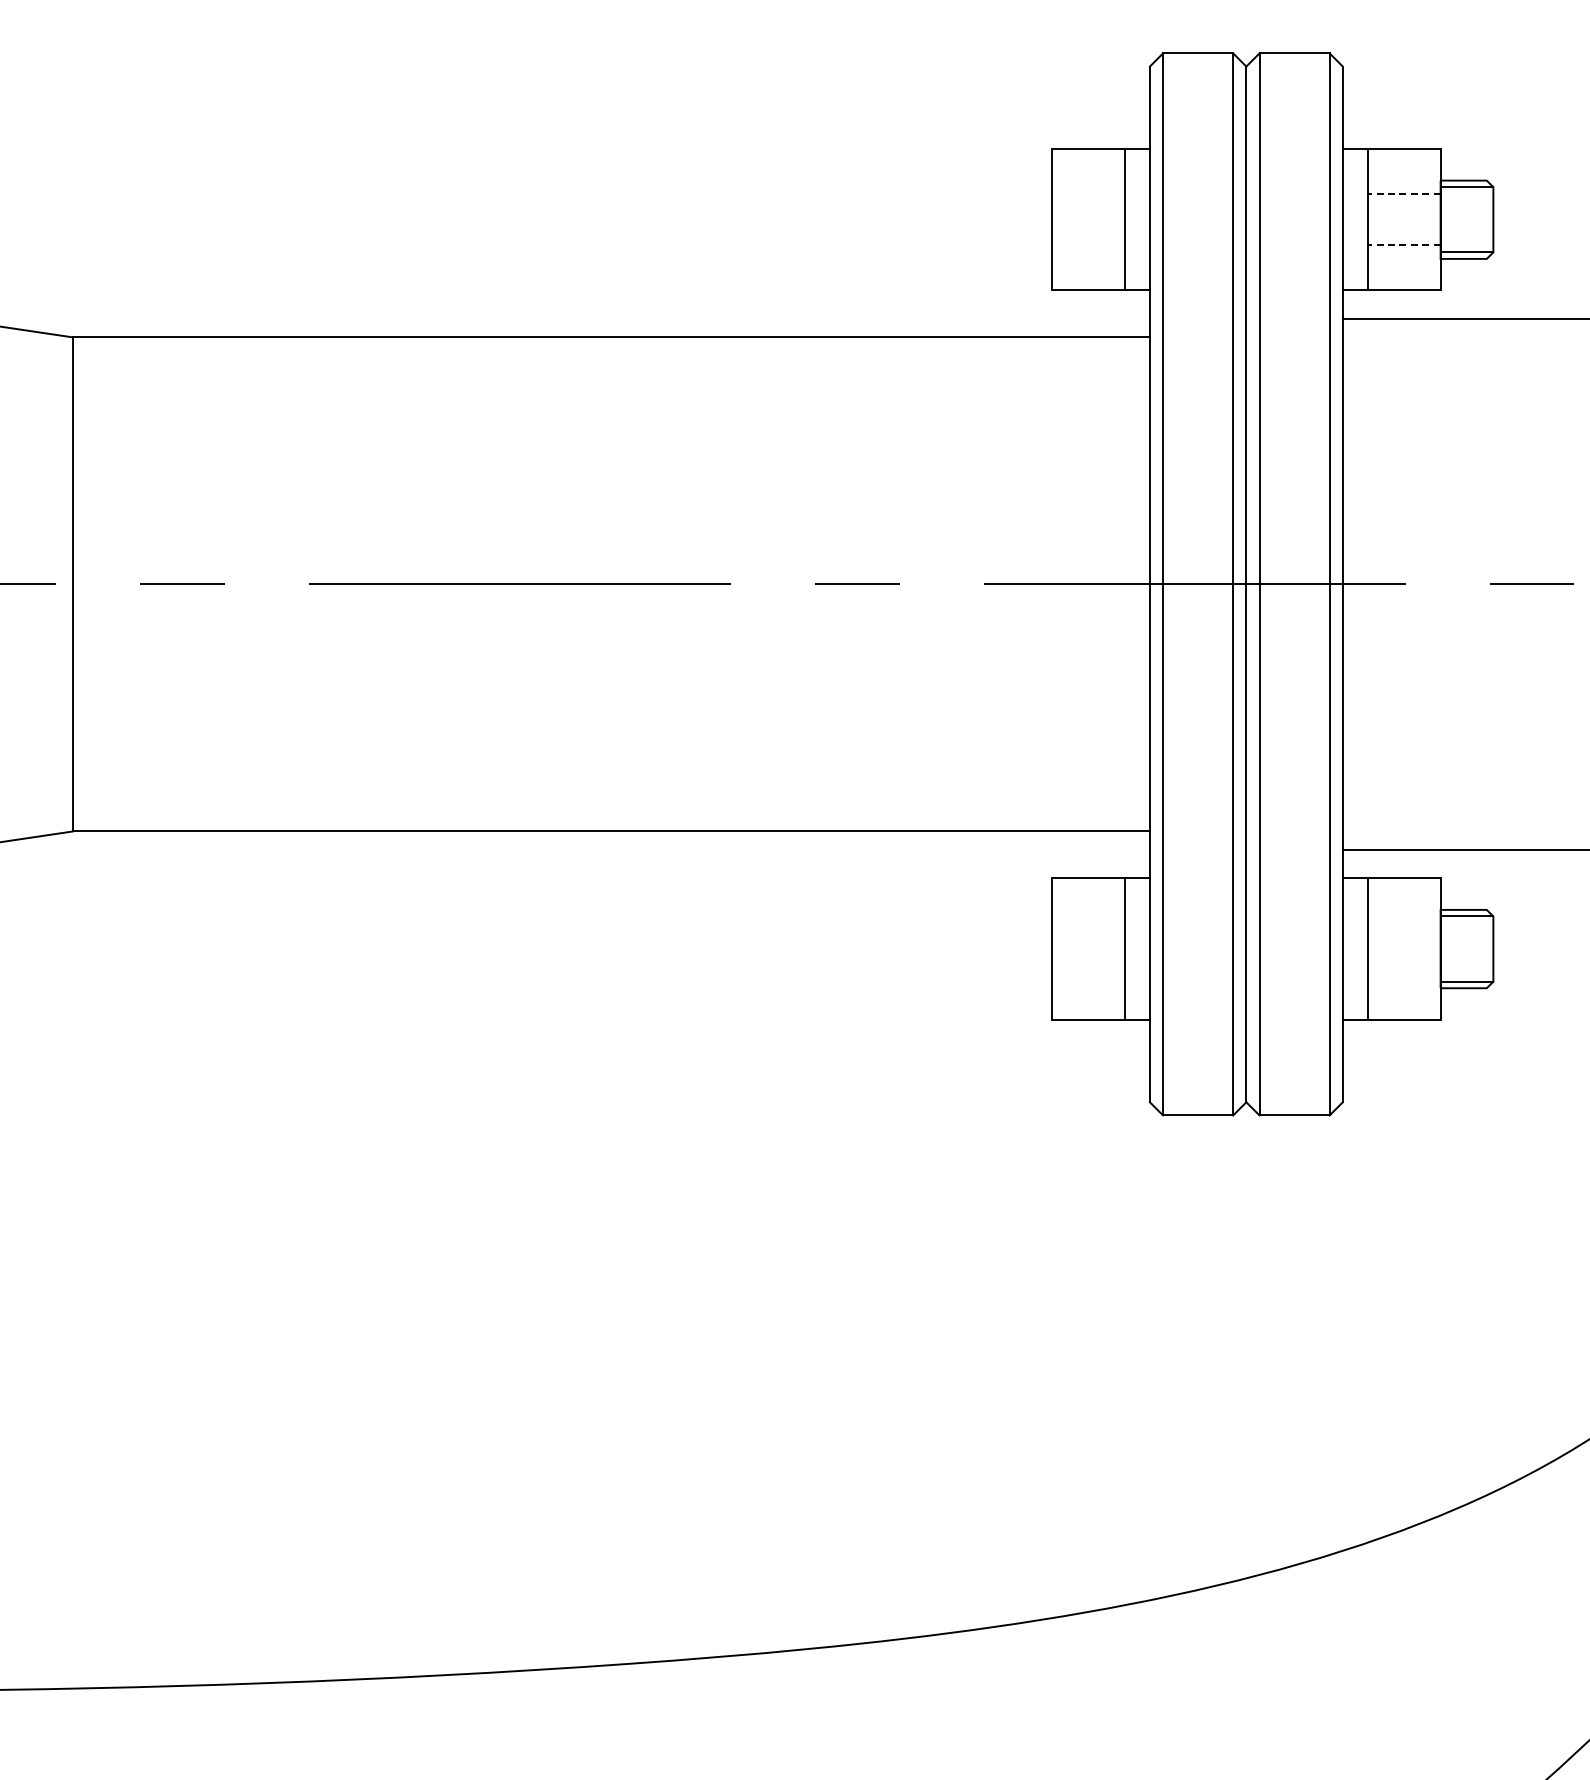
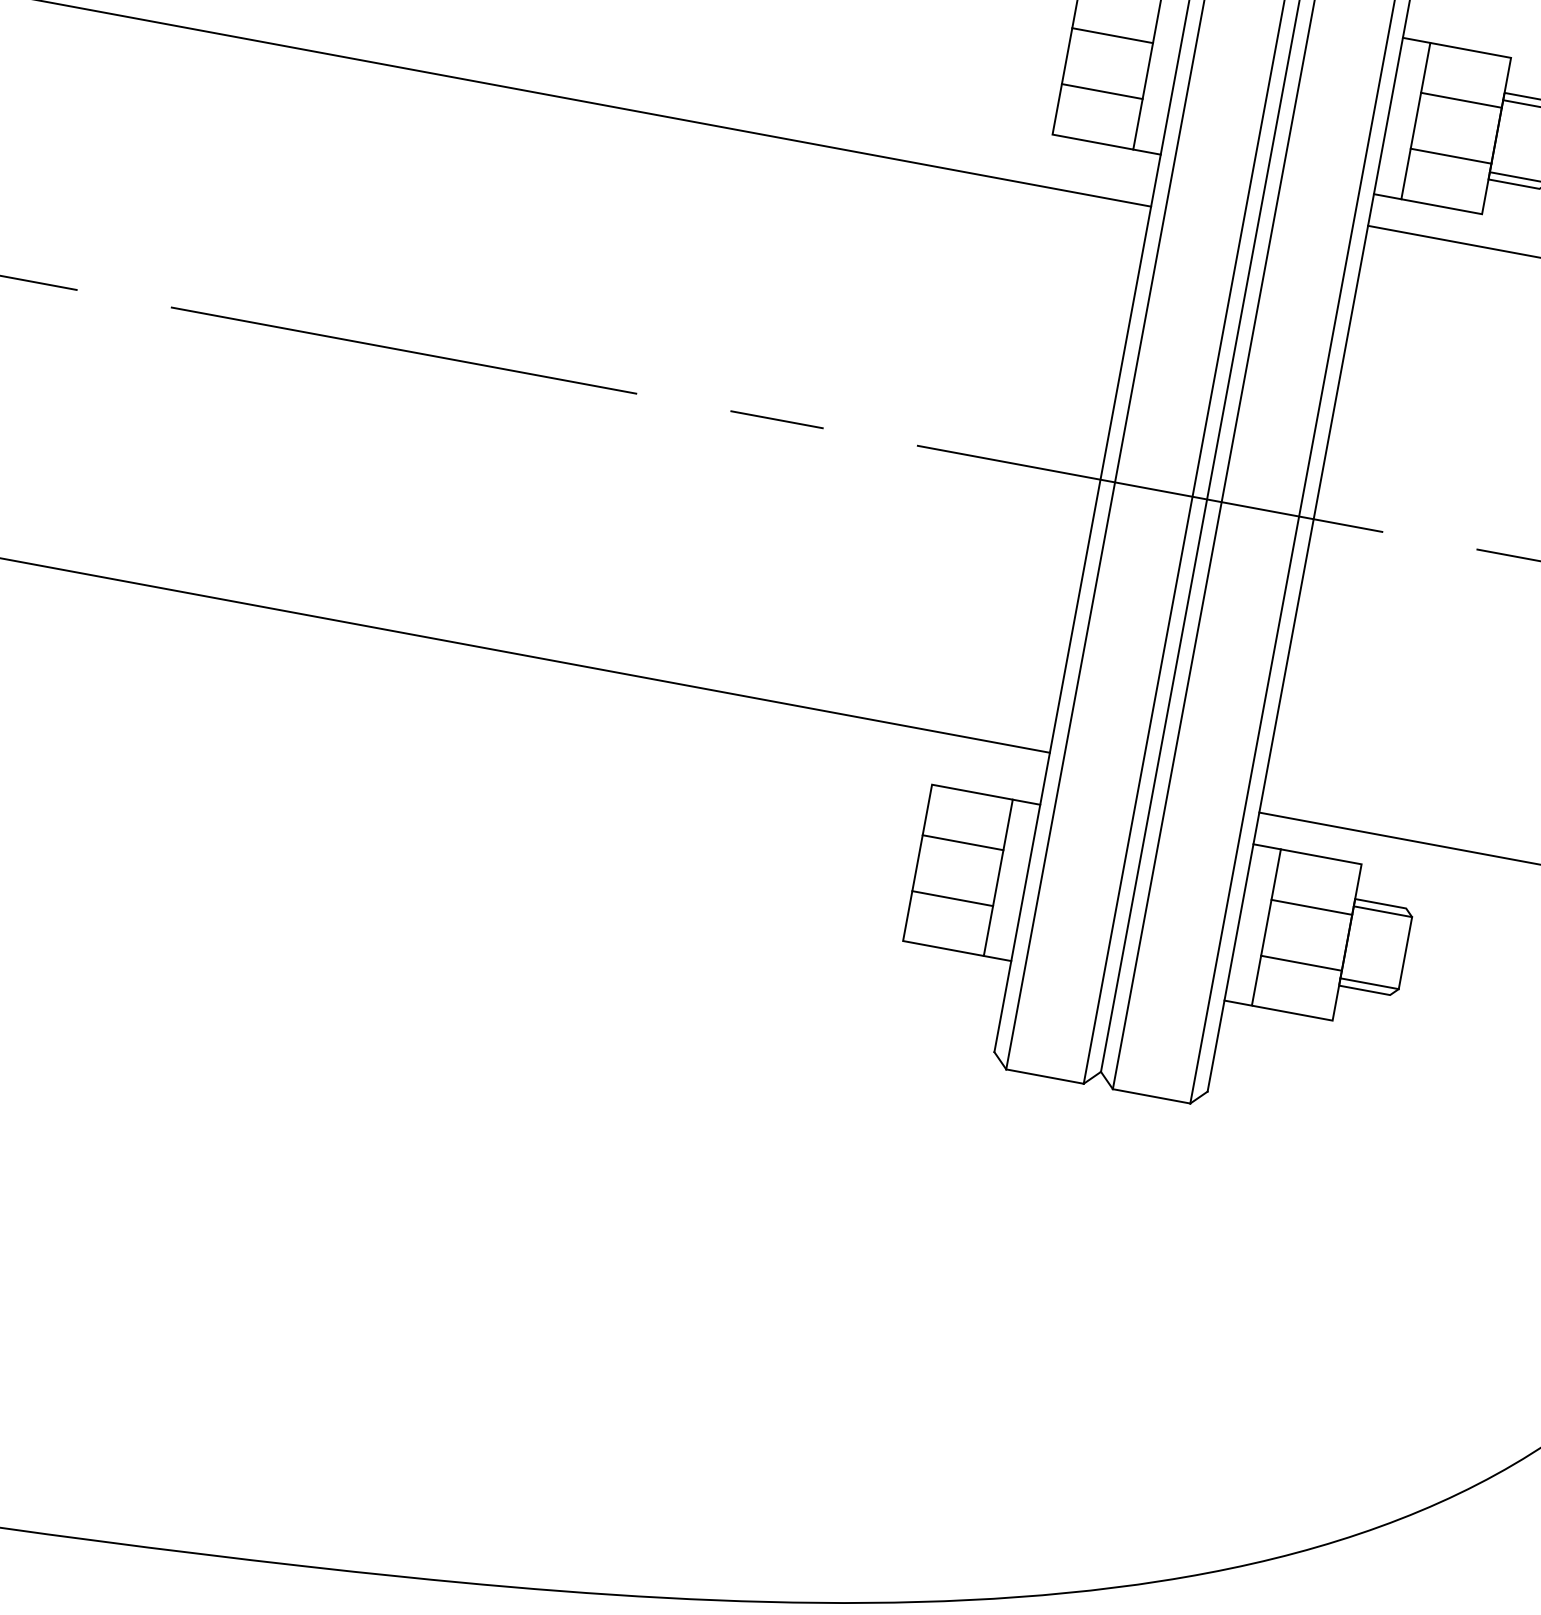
line: (1088, 194) -> (1112, 36), added
line: (1404, 194) -> (1461, 100), dashed -> solid
line: (1088, 244) -> (1102, 91), added
line: (1404, 244) -> (1451, 156), dashed -> solid
line: (1088, 924) -> (962, 843), added
line: (1403, 924) -> (1311, 907), added
line: (1088, 974) -> (952, 898), added
line: (1403, 974) -> (1300, 962), added

